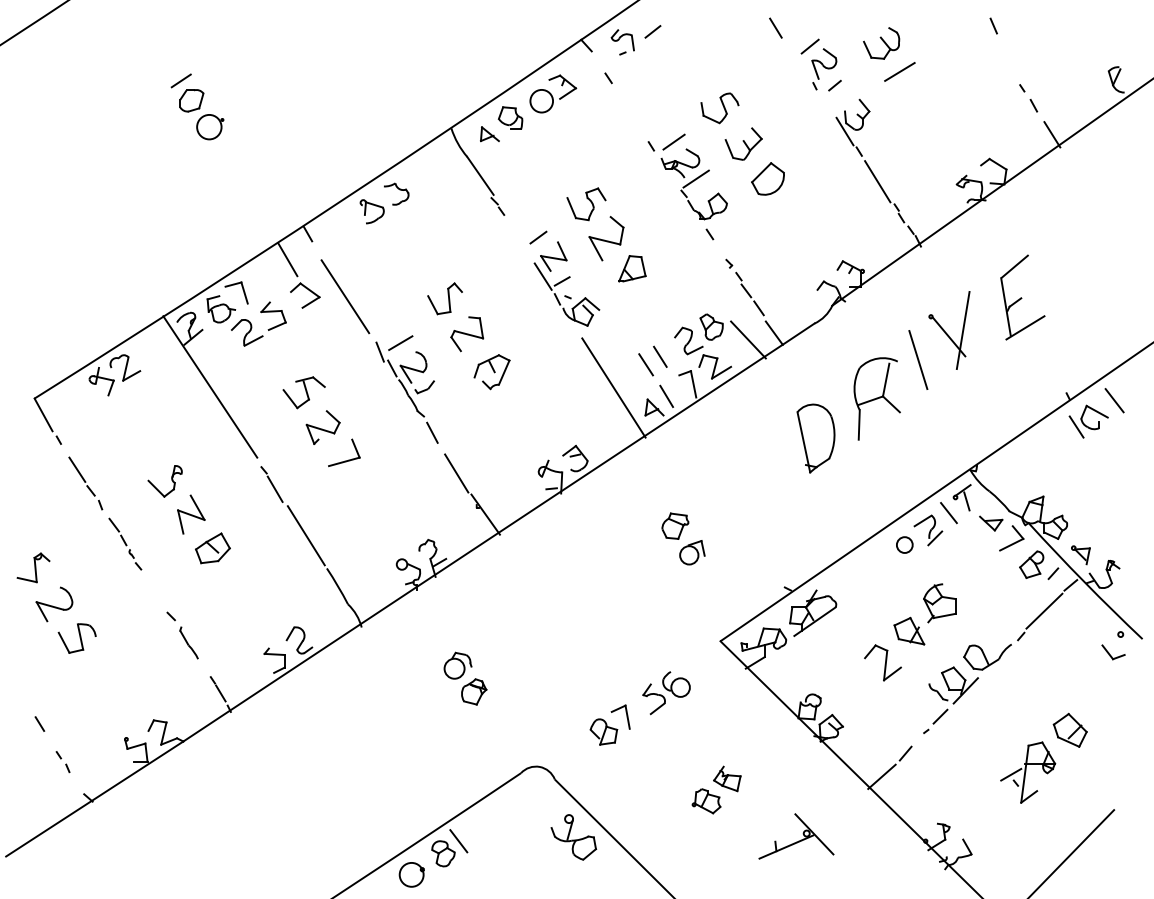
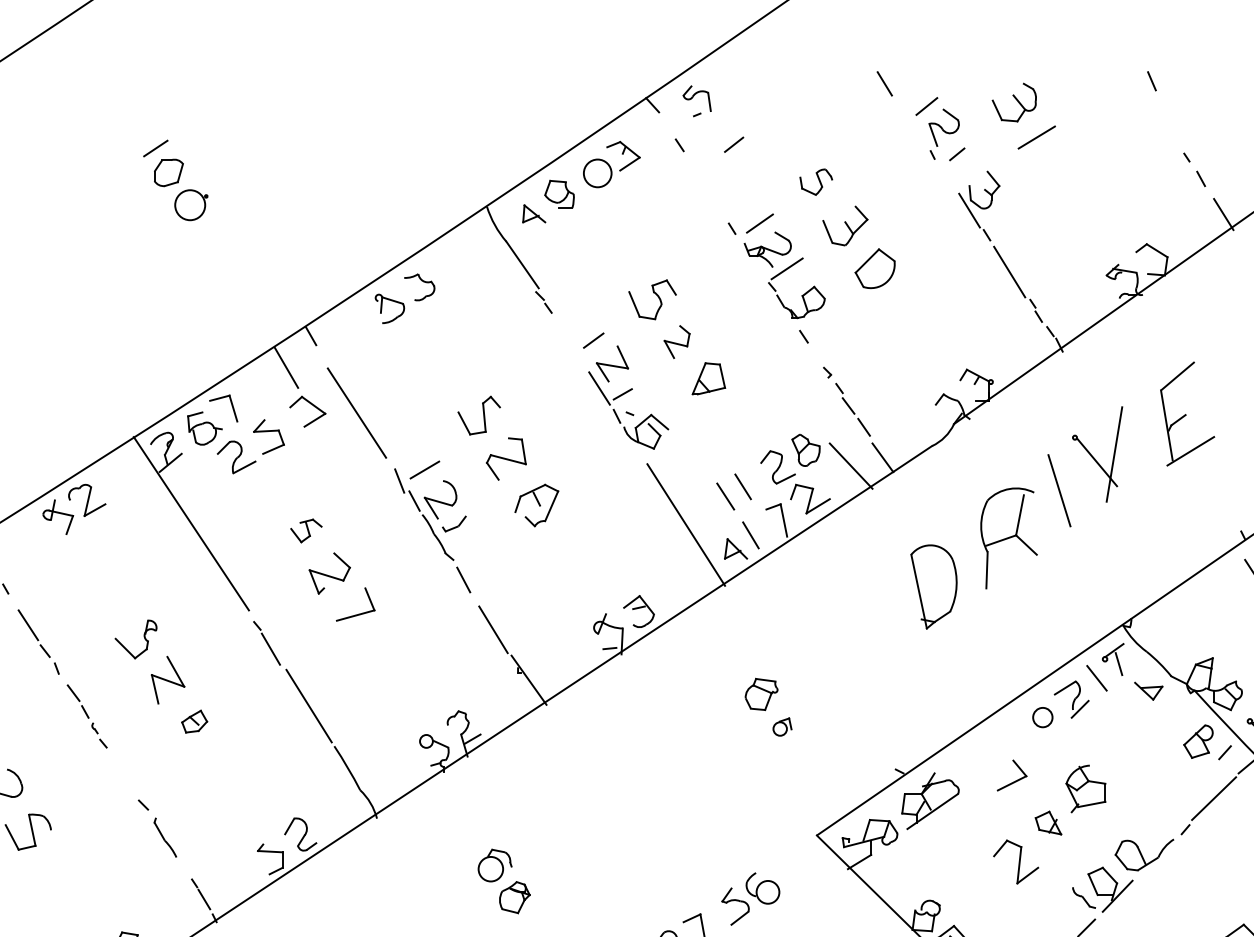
line: (652, 31) -> (733, 144), moved
part: (719, 108) -> (815, 182), size x0.7
part: (606, 238) -> (677, 341), size x0.6
part: (303, 392) -> (305, 530), size x0.6
part: (1011, 538) -> (1011, 775), moved
part: (212, 548) -> (194, 721), size x0.6
part: (692, 552) -> (782, 726), size x0.6
part: (909, 630) -> (1048, 822), size x0.7

